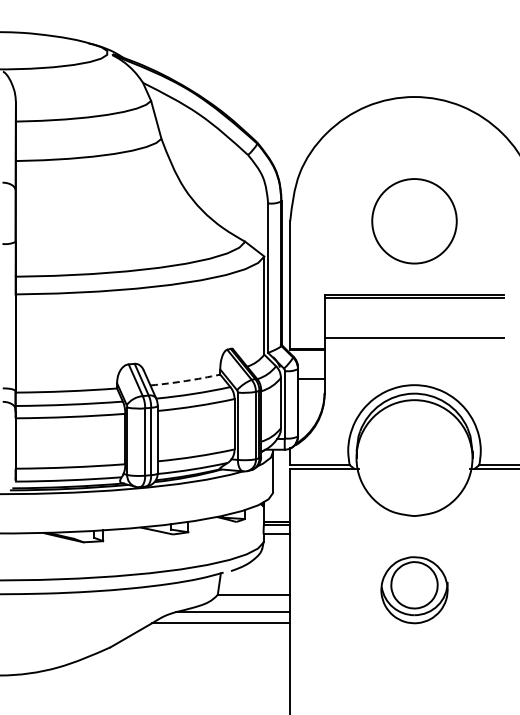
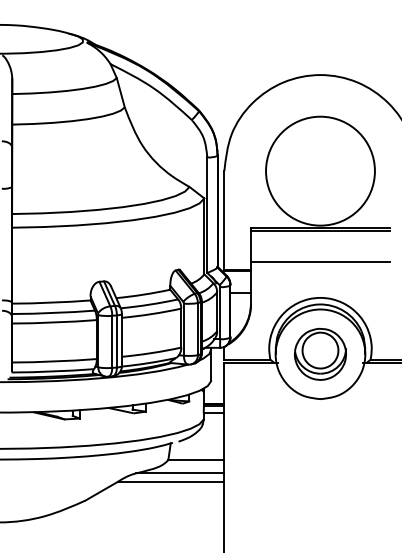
circle: (414, 220) -> (320, 170), size x1.67
arc: (185, 381) -> (143, 295), dashed -> solid
part: (414, 590) -> (320, 354), moved

